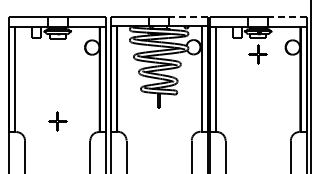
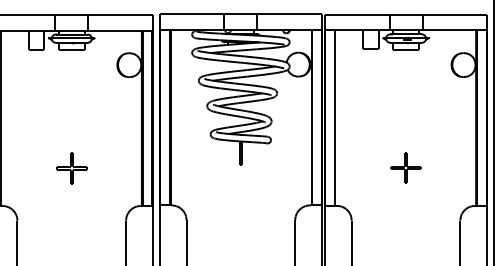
line: (187, 16) -> (288, 13), dashed -> solid
line: (287, 17) -> (454, 15), dashed -> solid
part: (257, 54) -> (404, 168), moved
part: (57, 121) -> (71, 168), moved

